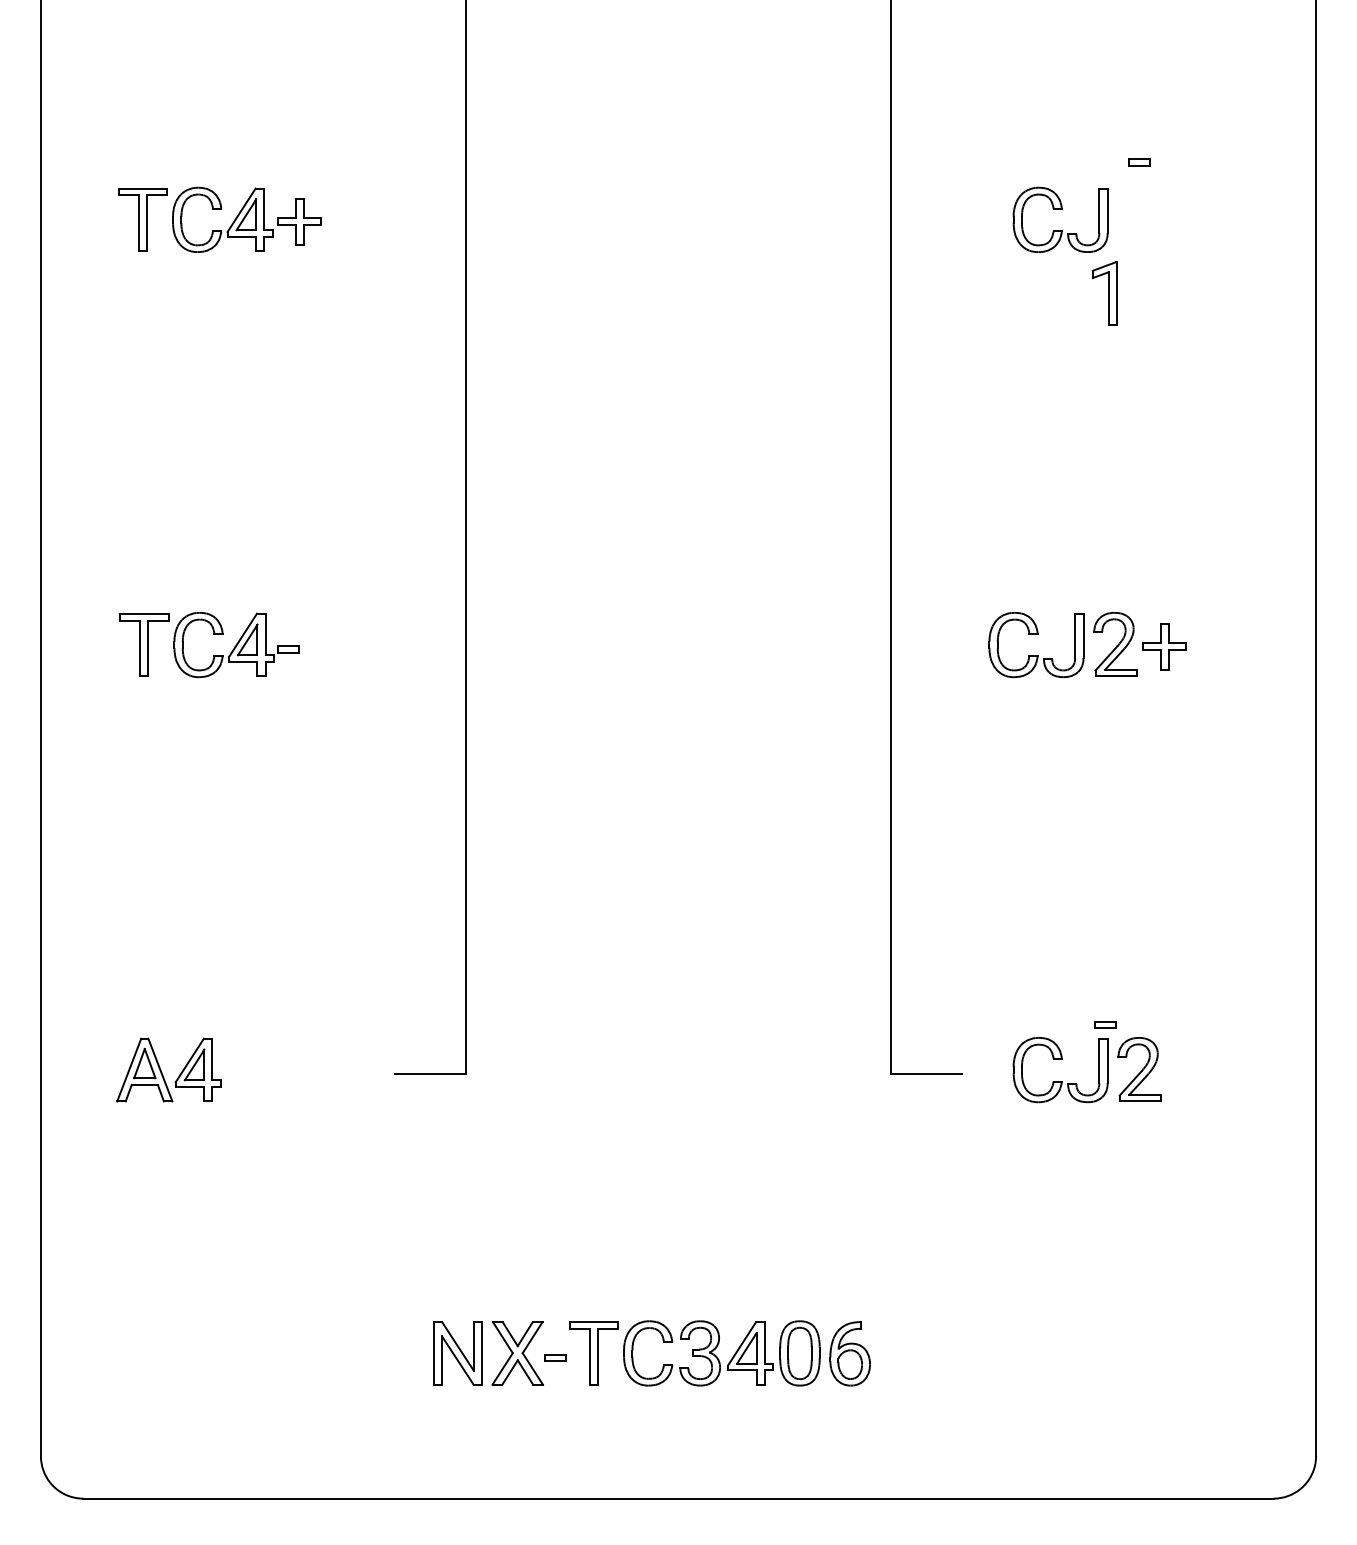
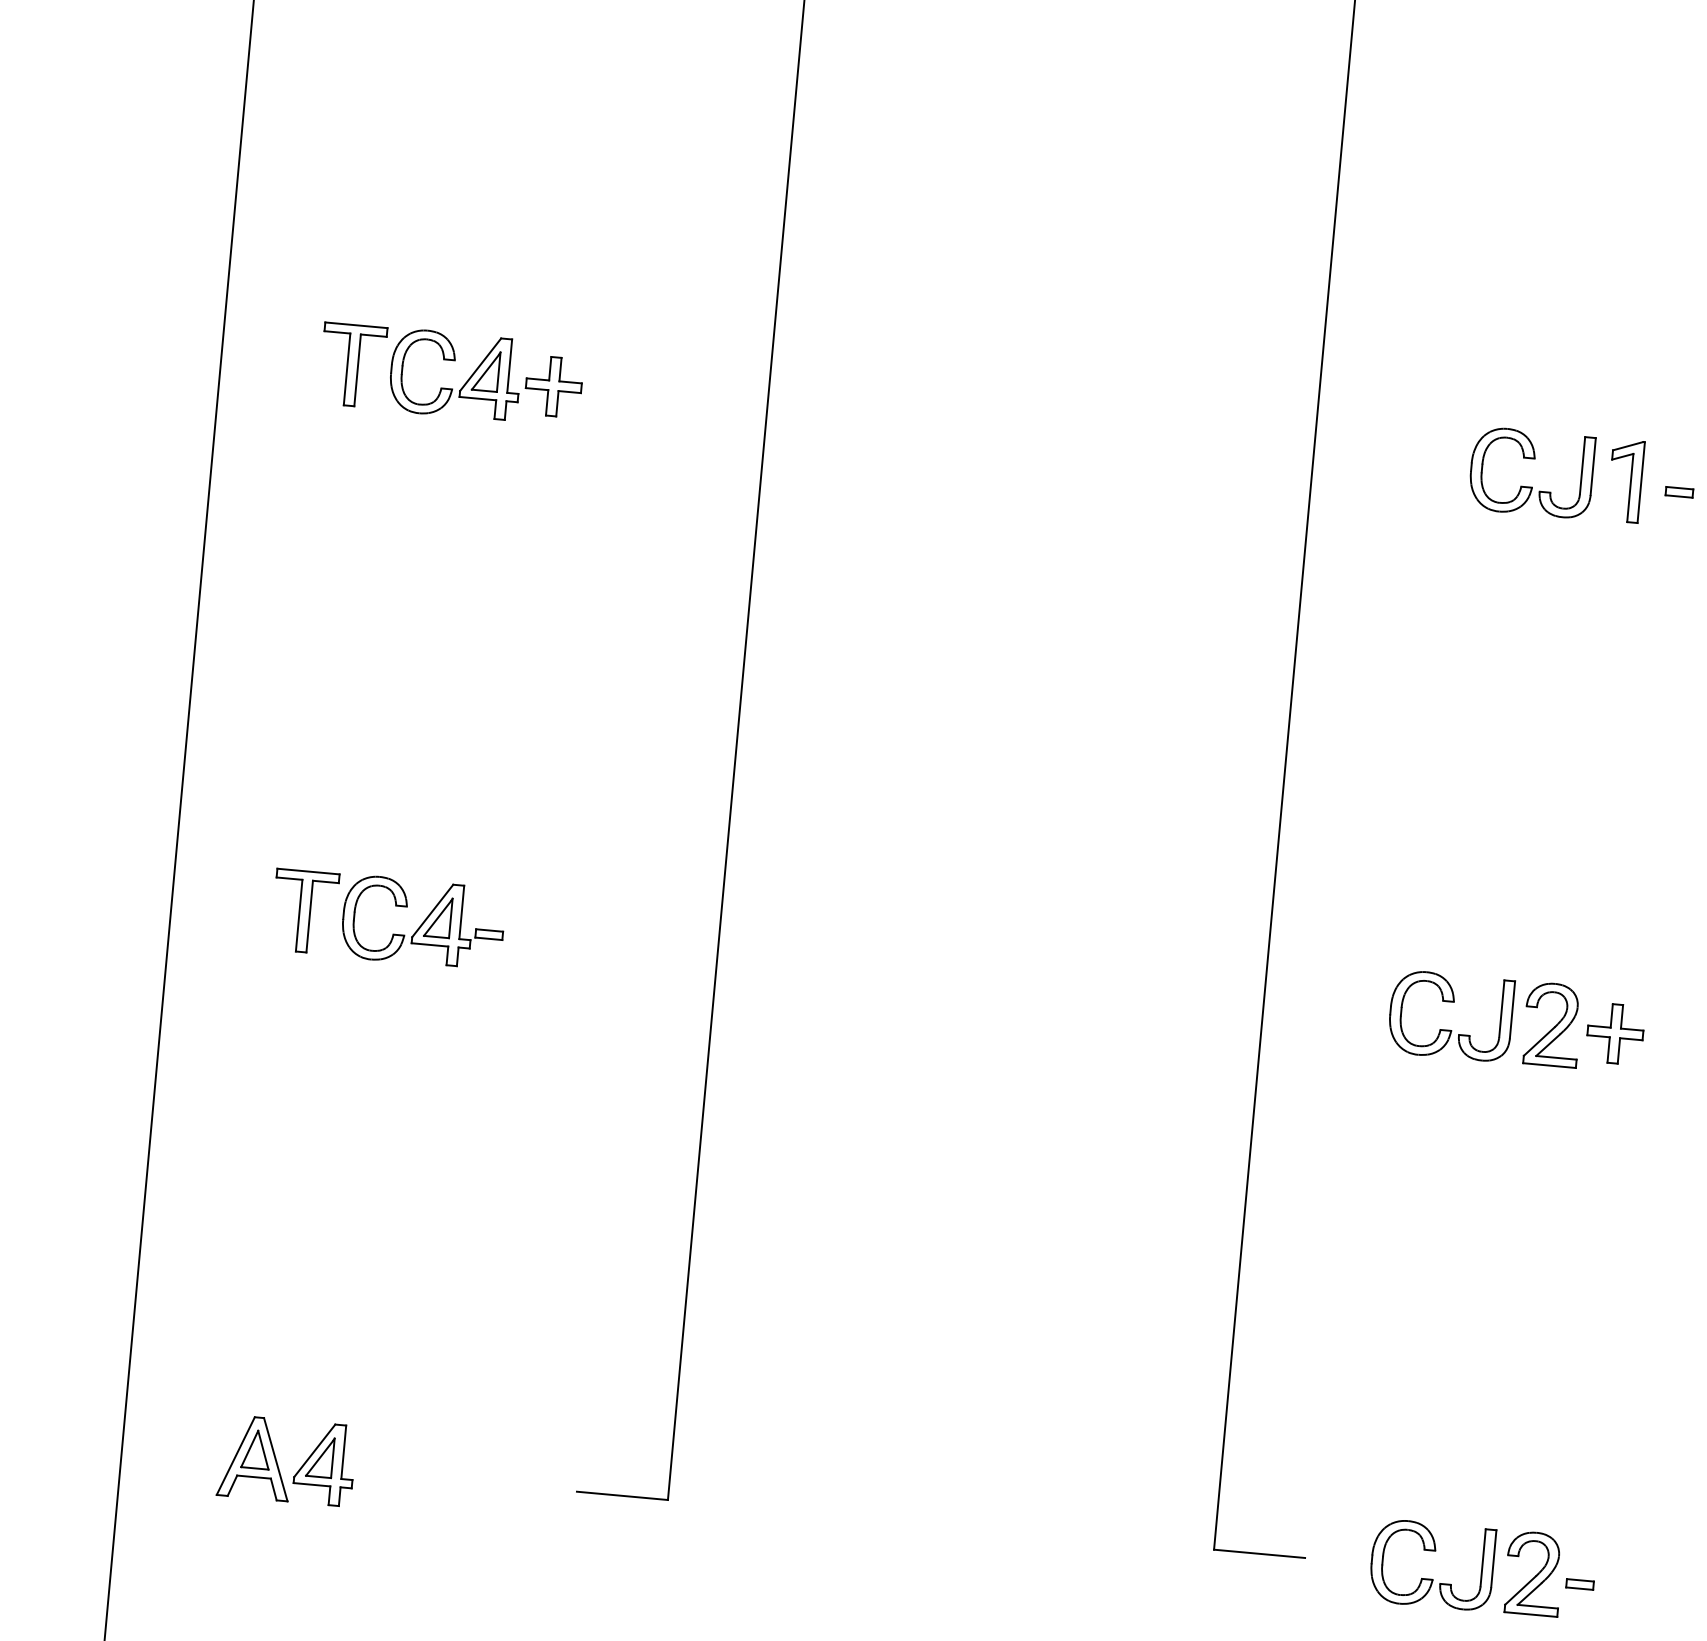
part: (1139, 162) -> (1680, 492), moved
part: (1104, 293) -> (1625, 480), moved
part: (1105, 1024) -> (1580, 1584), moved

